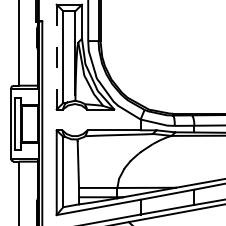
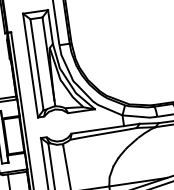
line: (56, 56) -> (30, 65), dashed -> solid

